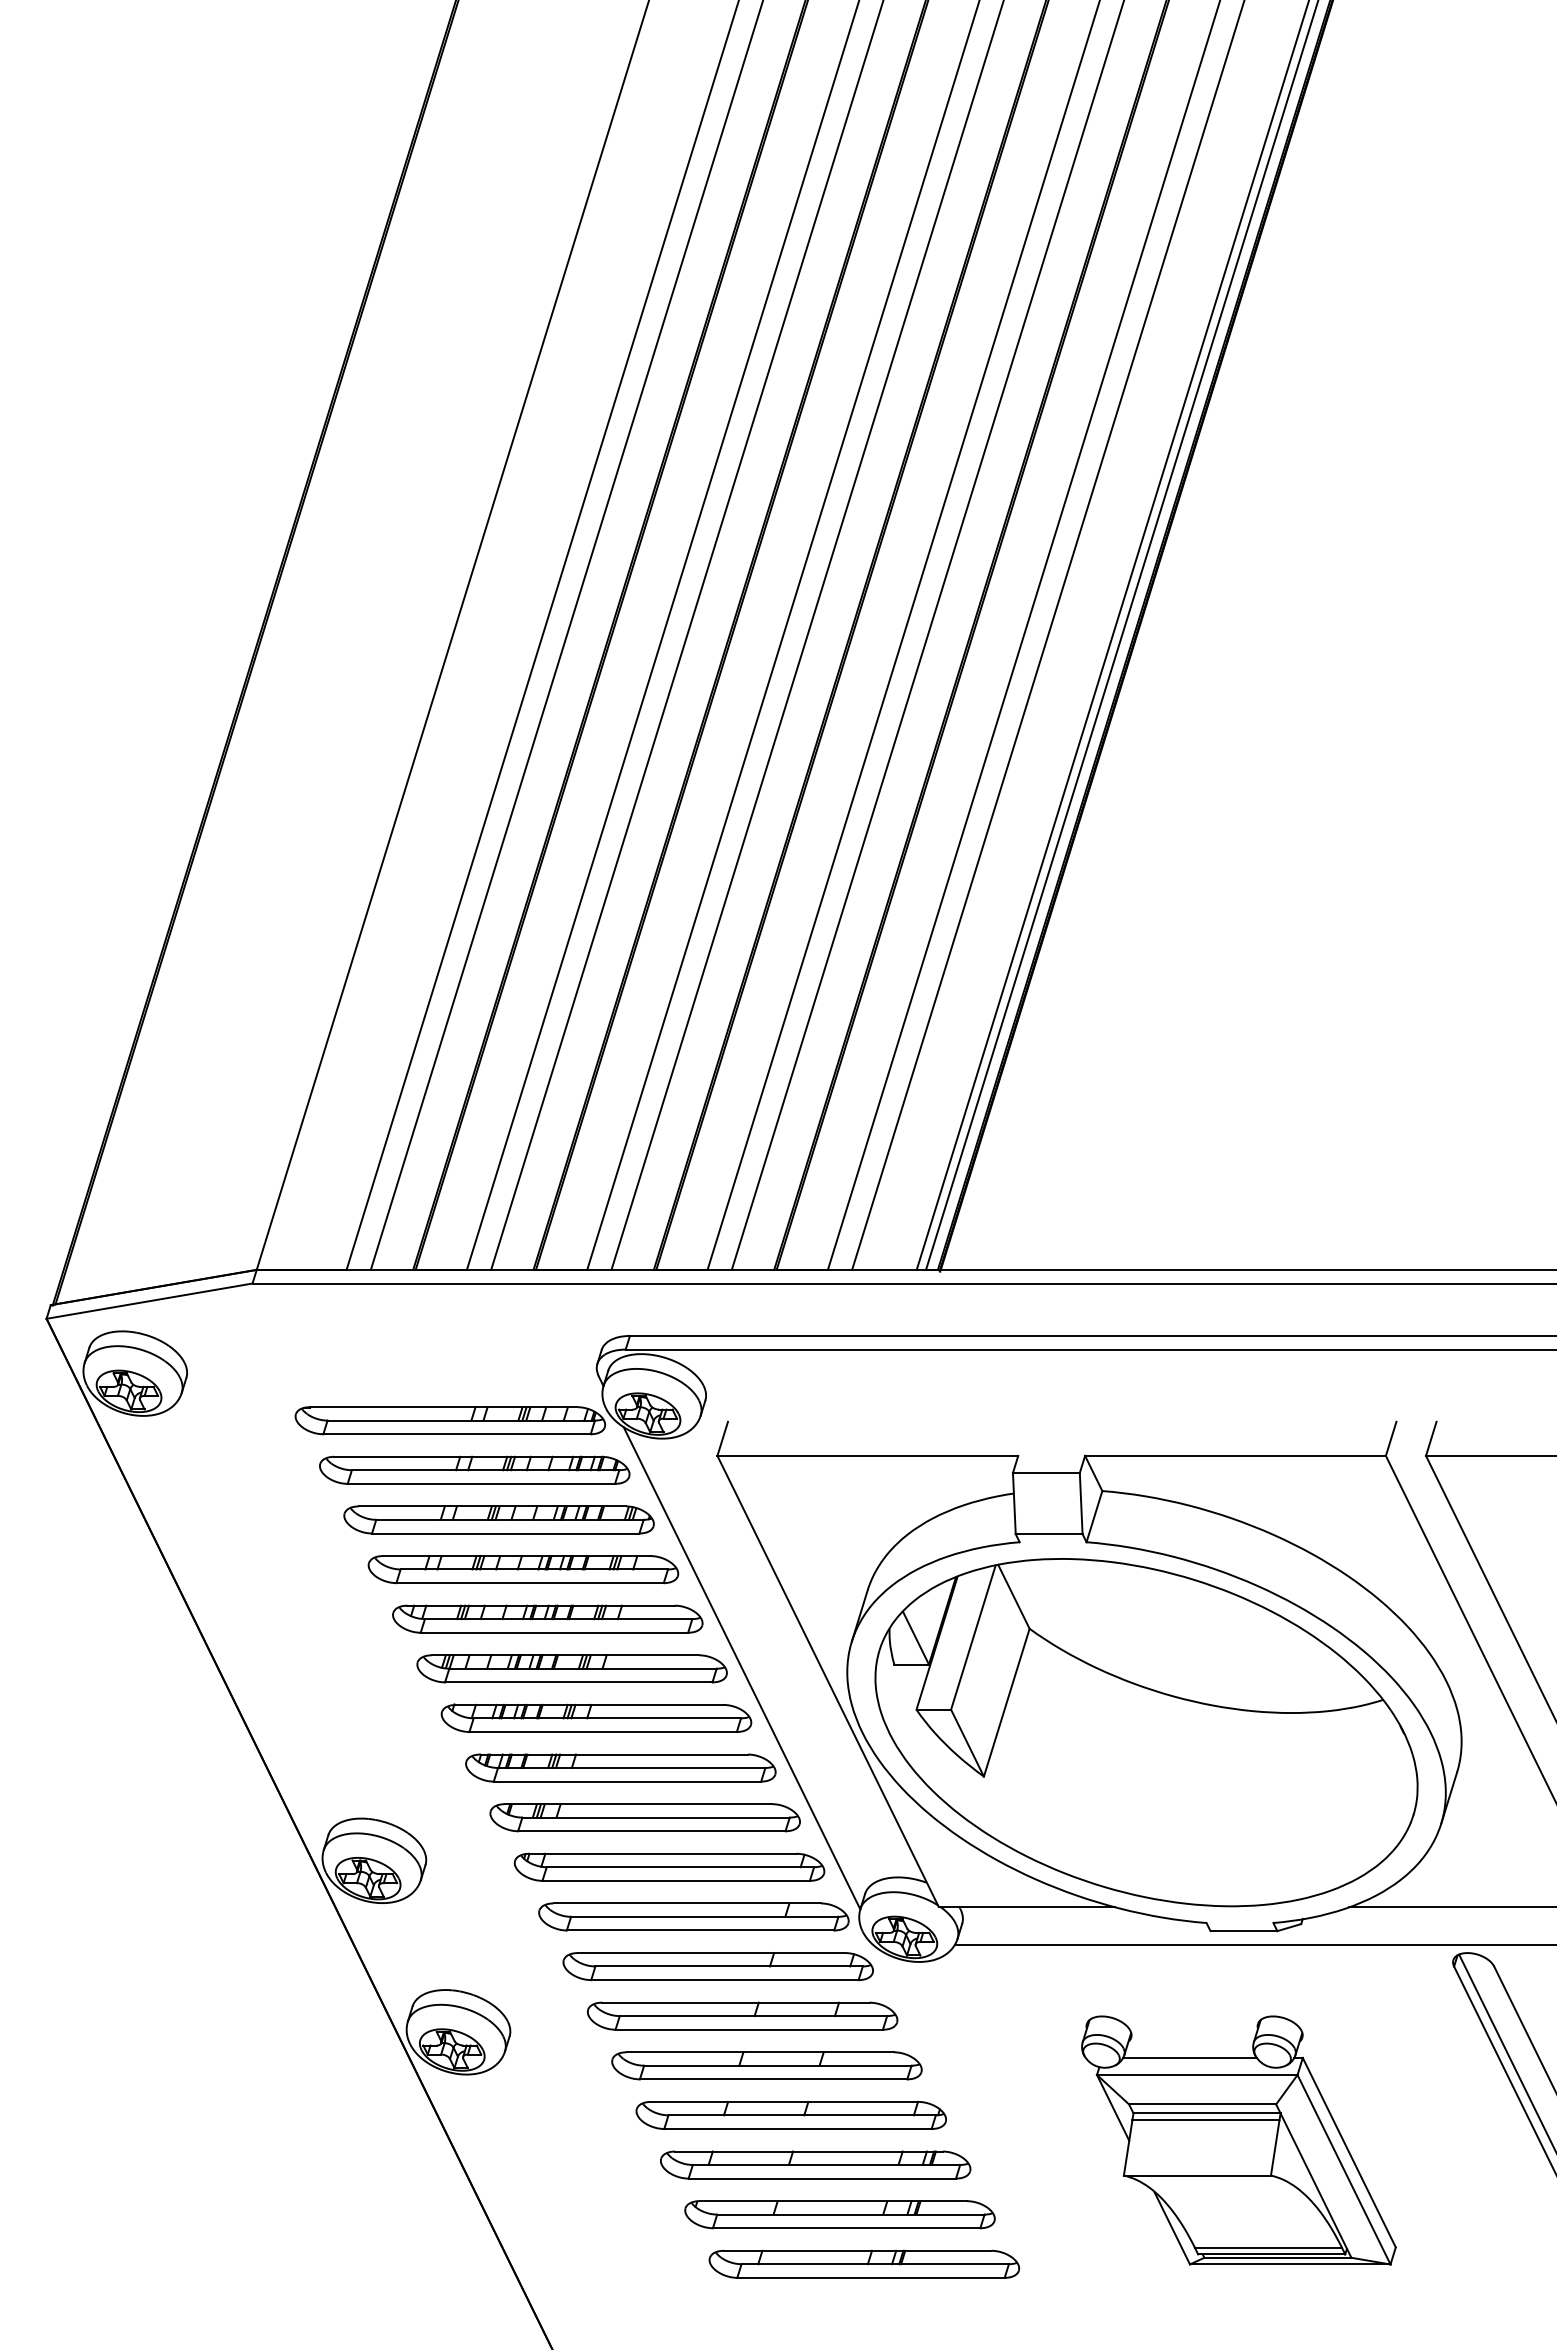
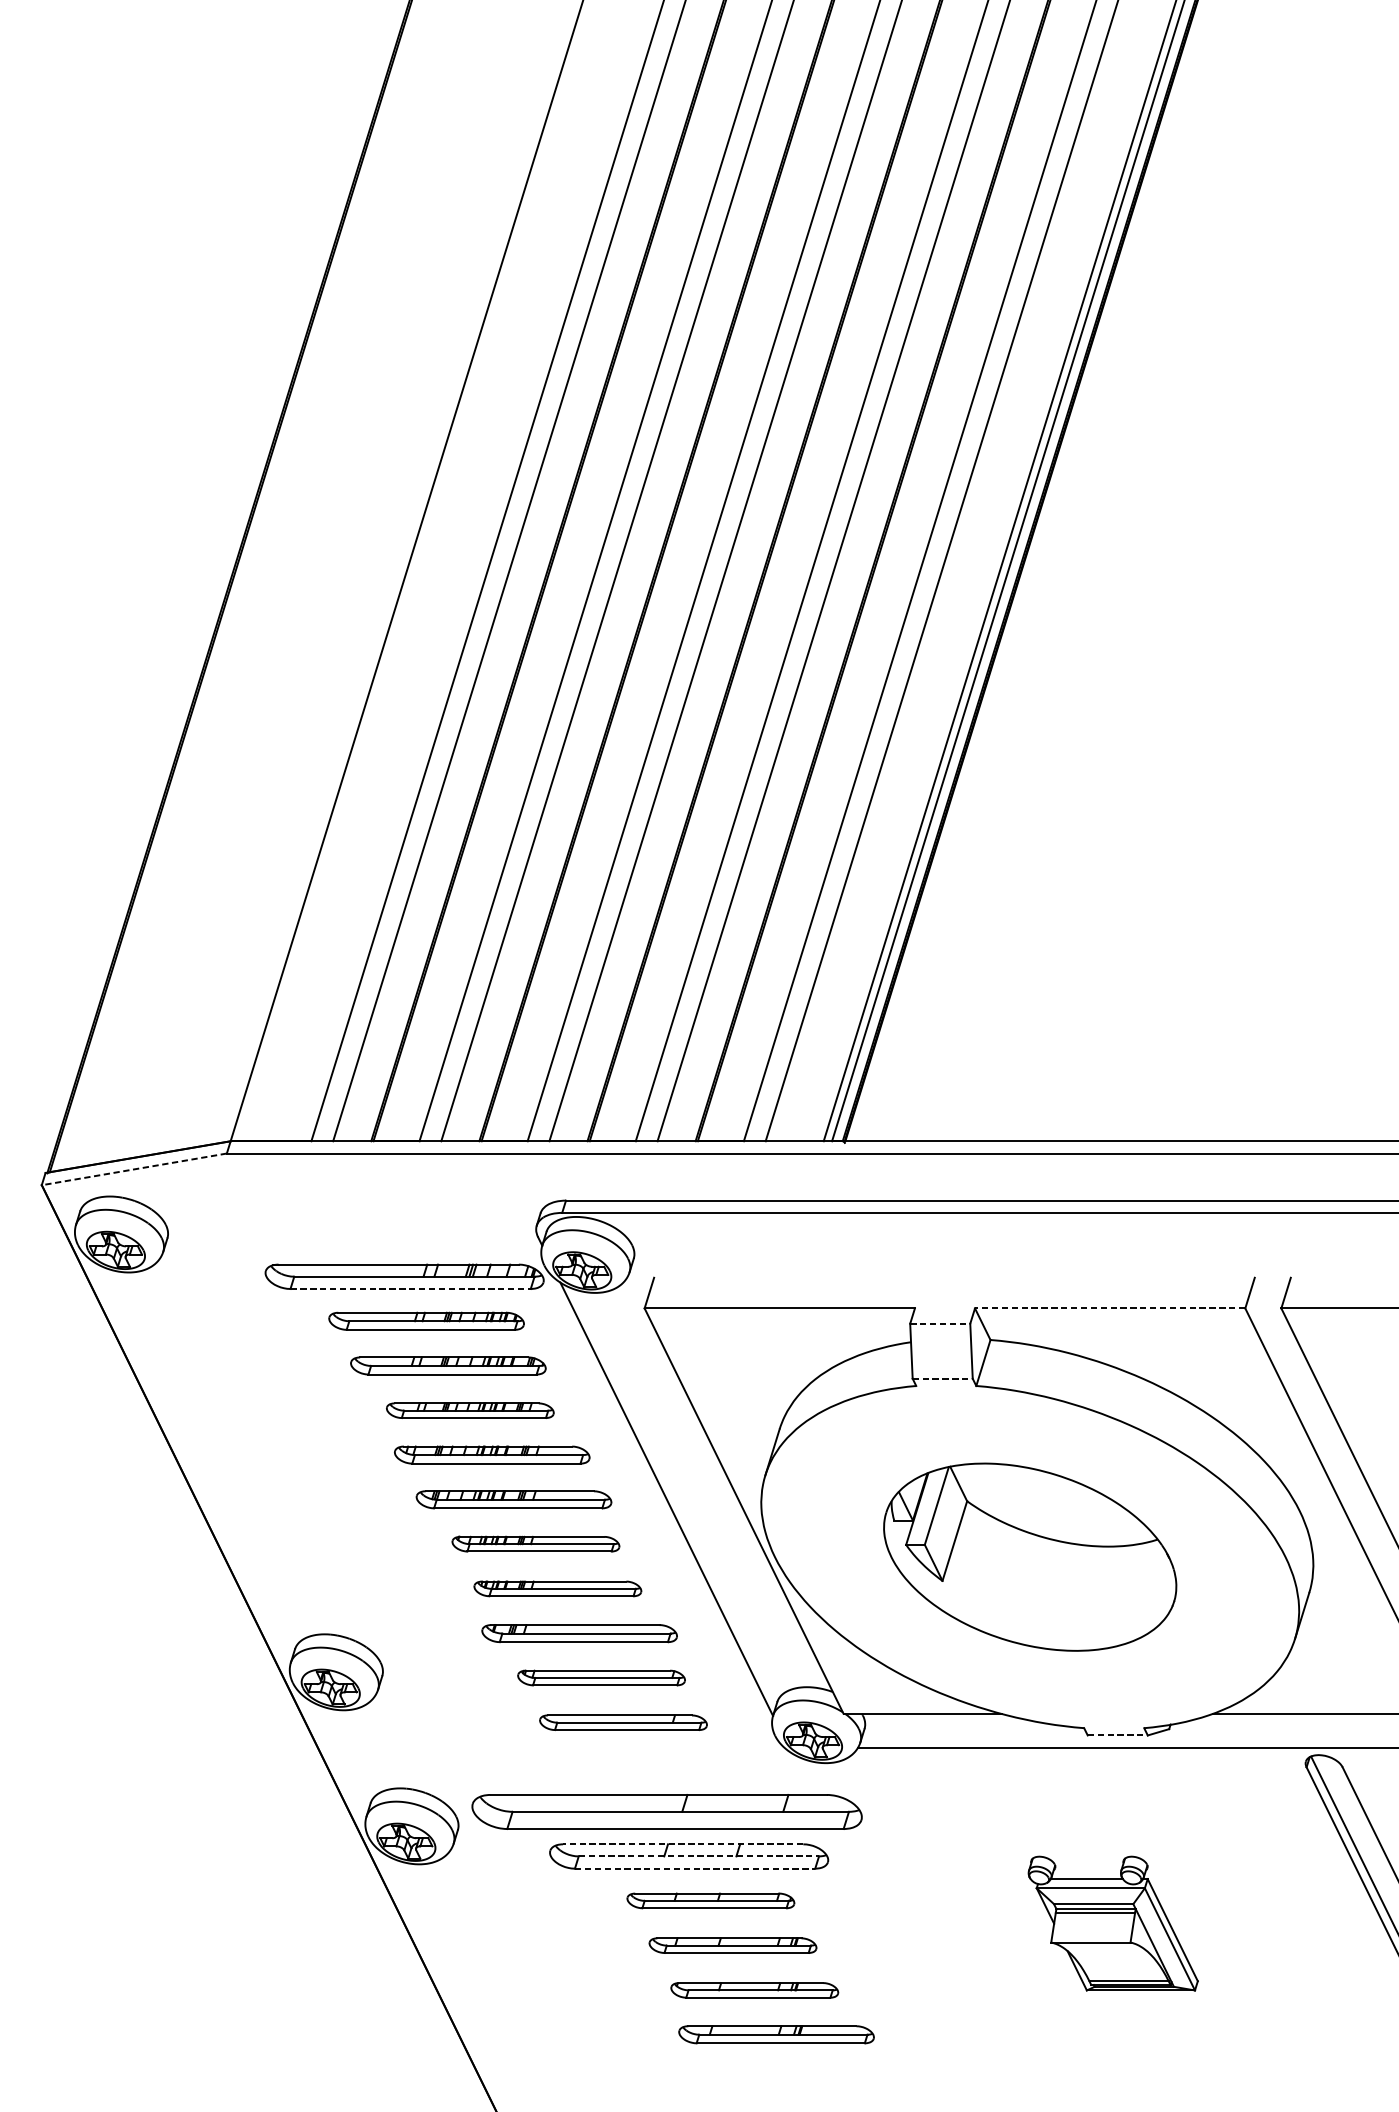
line: (149, 1301) -> (134, 1169), solid -> dashed
line: (457, 1434) -> (411, 1289), solid -> dashed
line: (1235, 1455) -> (1110, 1308), solid -> dashed
part: (474, 1469) -> (426, 1320), size x0.7
line: (1046, 1472) -> (940, 1323), solid -> dashed
part: (498, 1519) -> (447, 1365), size x0.7
line: (1049, 1534) -> (943, 1379), solid -> dashed
part: (523, 1569) -> (470, 1410), size x0.6
part: (547, 1618) -> (491, 1454), size x0.7
part: (571, 1668) -> (513, 1499), size x0.7
part: (596, 1717) -> (535, 1543), size x0.6
part: (1146, 1732) -> (1030, 1556), size x0.6
part: (620, 1767) -> (557, 1588), size x0.6
part: (644, 1817) -> (579, 1633), size x0.7
part: (669, 1866) -> (601, 1677), size x0.6
part: (693, 1916) -> (623, 1722), size x0.6
line: (1244, 1931) -> (1118, 1735), solid -> dashed
part: (717, 1966) -> (644, 1767), removed
part: (742, 2015) -> (667, 1811), size x1.4
line: (760, 2052) -> (683, 1844), solid -> dashed
line: (777, 2065) -> (698, 1856), solid -> dashed
line: (773, 2079) -> (695, 1868), solid -> dashed
part: (790, 2114) -> (710, 1900), size x0.6
part: (1238, 2140) -> (1112, 1923), size x0.6
part: (815, 2164) -> (732, 1945), size x0.6
part: (839, 2214) -> (754, 1990), size x0.6
part: (863, 2263) -> (775, 2034), size x0.7

